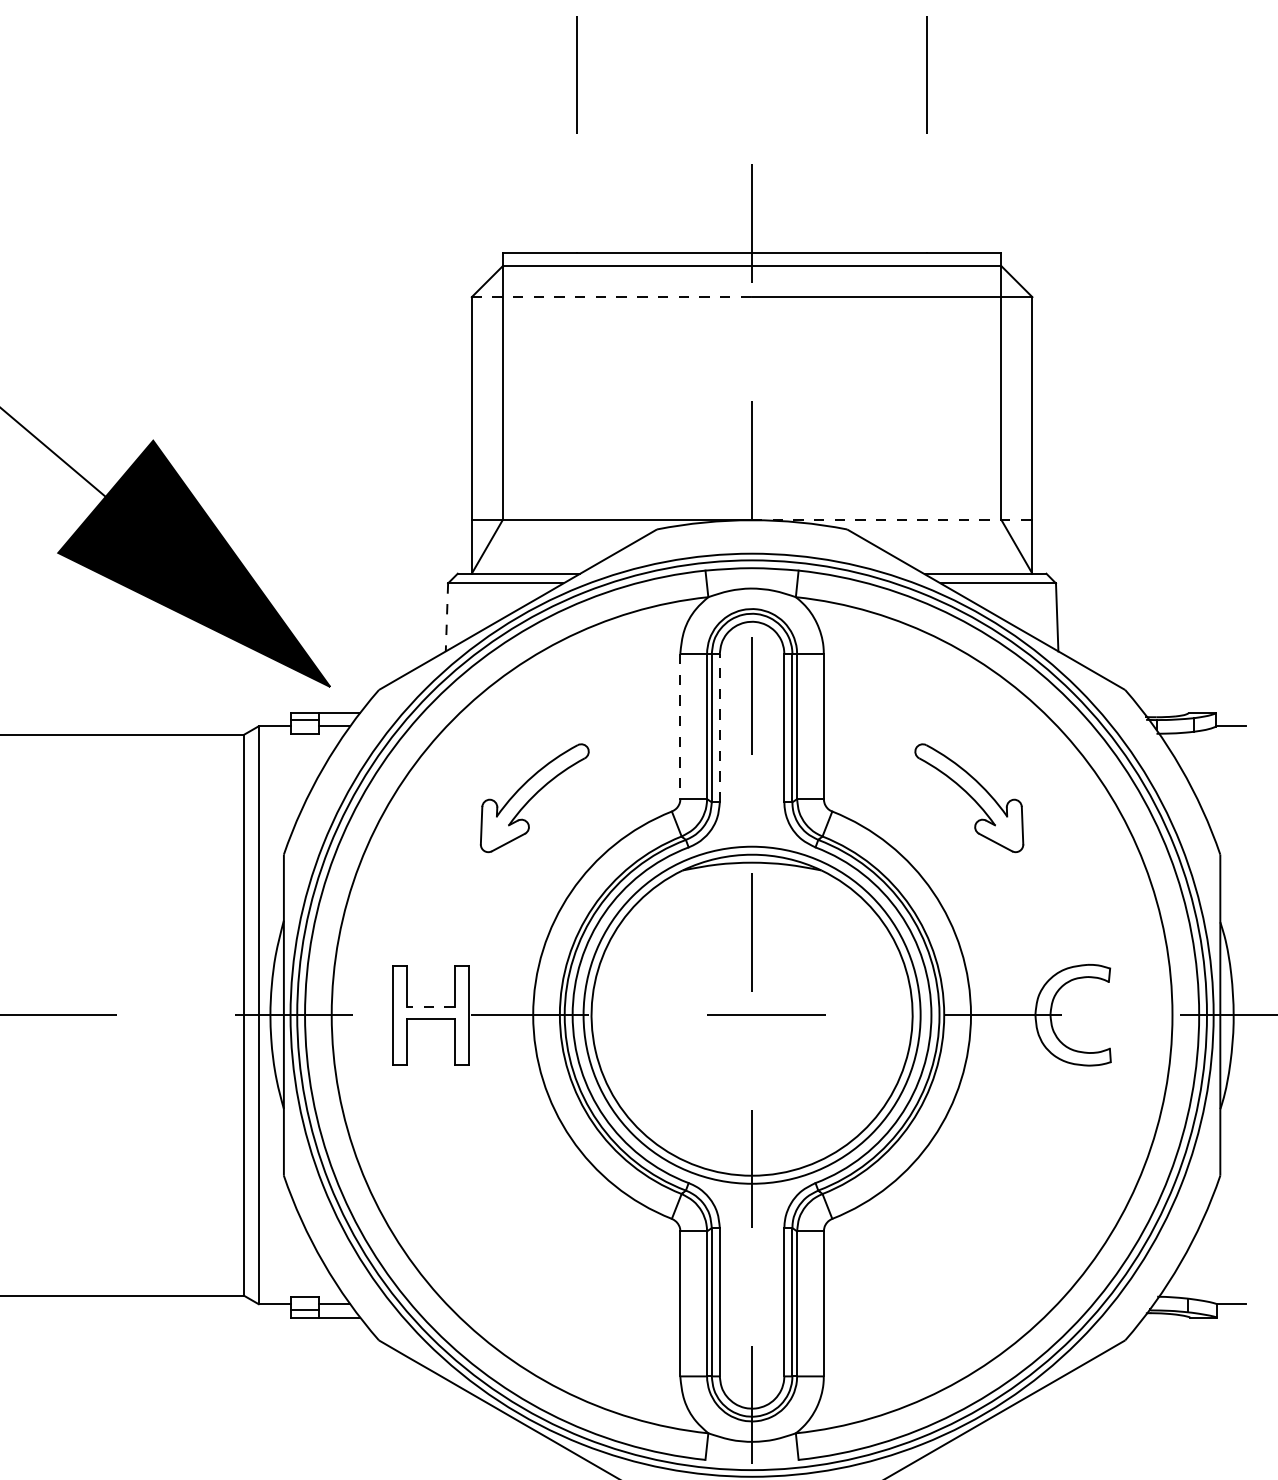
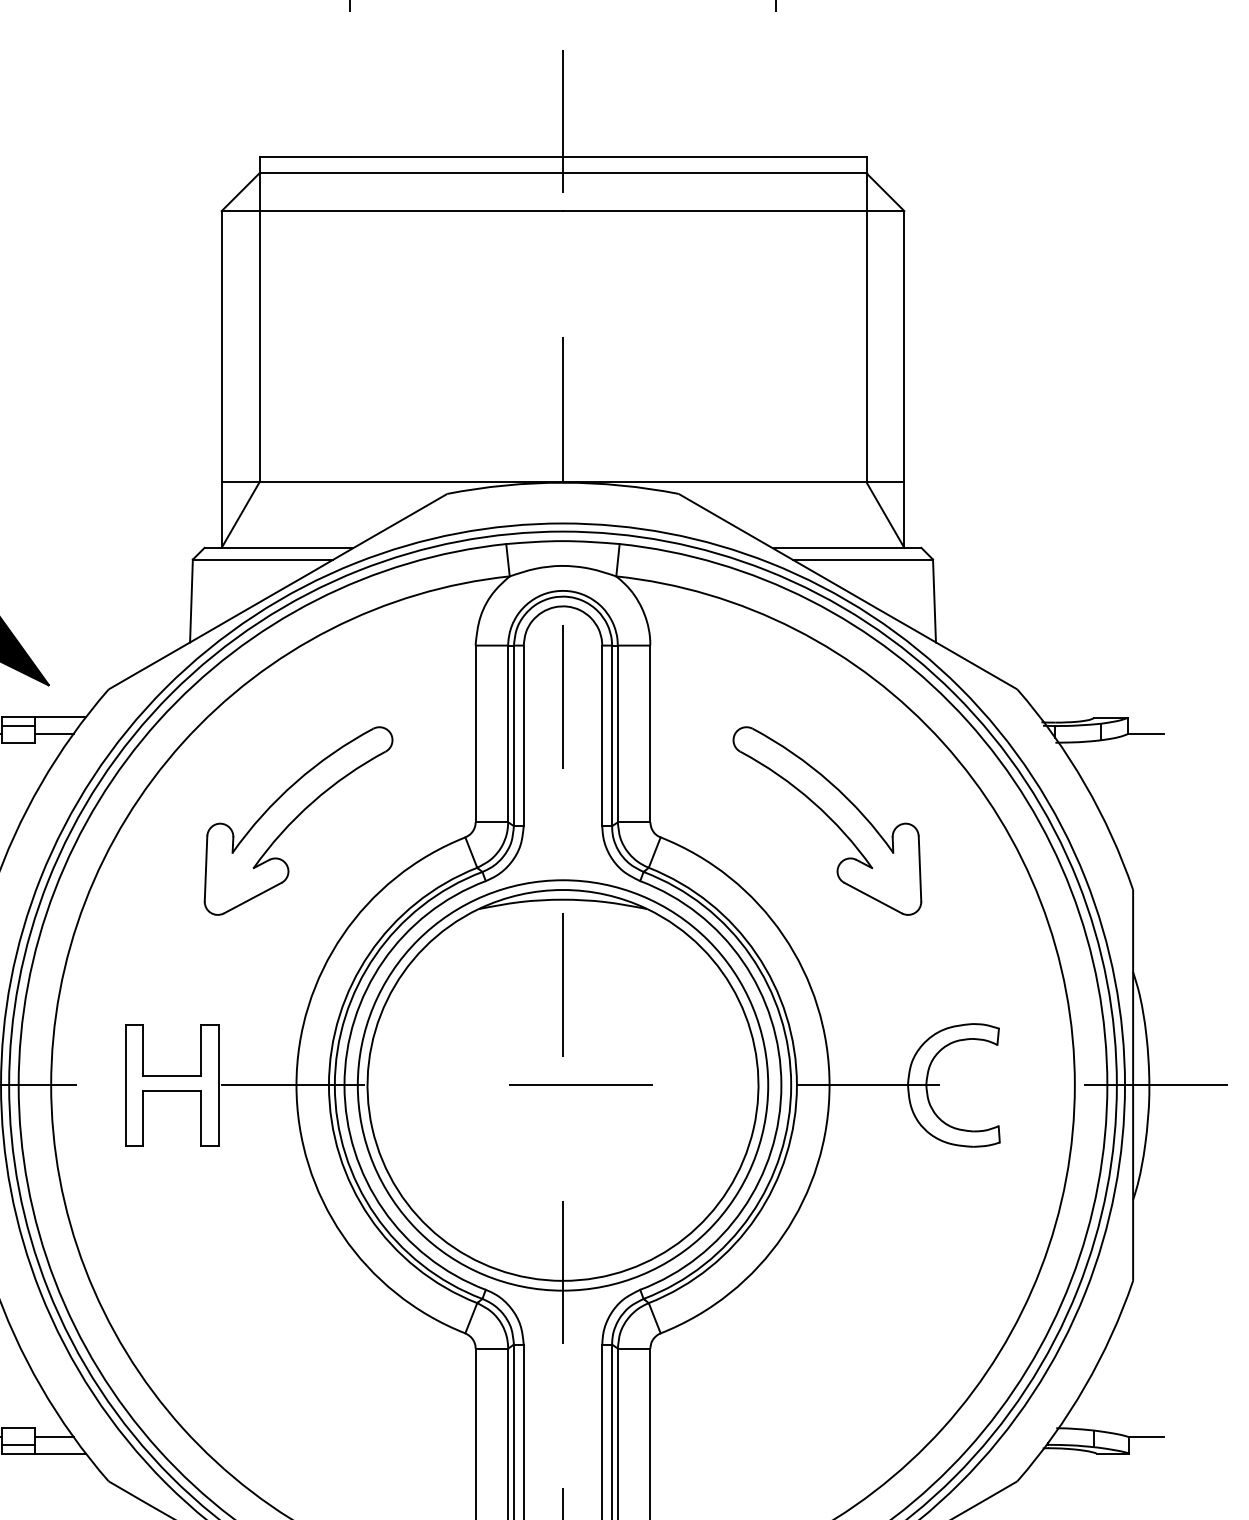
line: (612, 297) -> (393, 211), dashed -> solid
line: (892, 519) -> (733, 481), dashed -> solid
line: (446, 617) -> (190, 601), dashed -> solid
line: (680, 726) -> (475, 733), dashed -> solid
line: (719, 727) -> (523, 735), dashed -> solid
part: (534, 798) -> (298, 821), size x1.43
part: (969, 798) -> (827, 821), size x1.43
line: (431, 1007) -> (172, 1076), dashed -> solid

